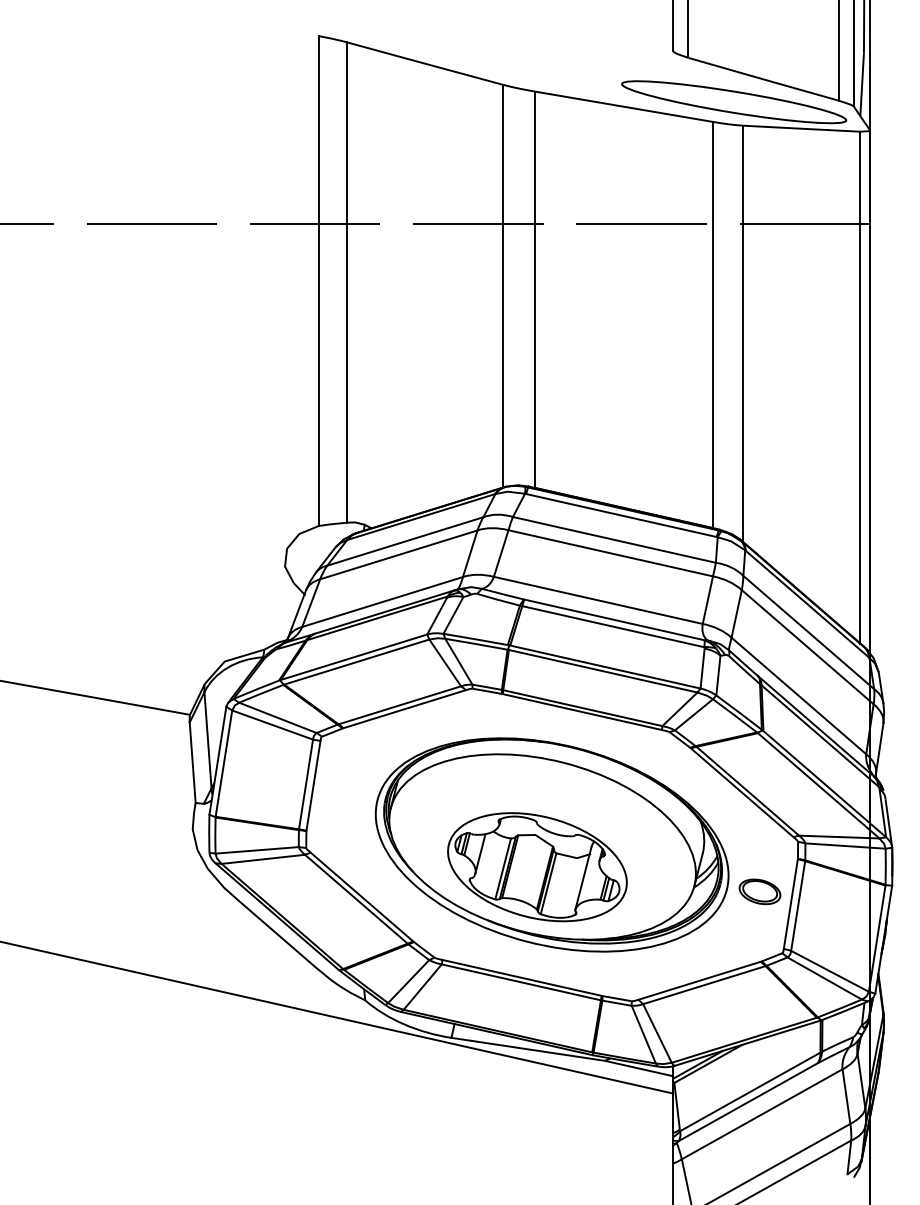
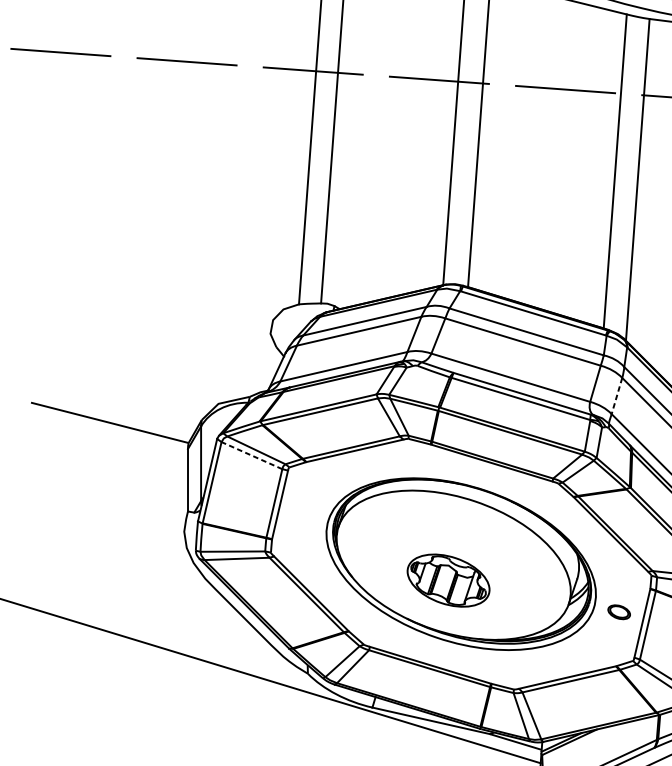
line: (736, 614) -> (616, 396), solid -> dashed
line: (272, 725) -> (251, 455), solid -> dashed
part: (537, 867) -> (448, 580), size x0.6
part: (759, 891) -> (618, 611), size x0.7

